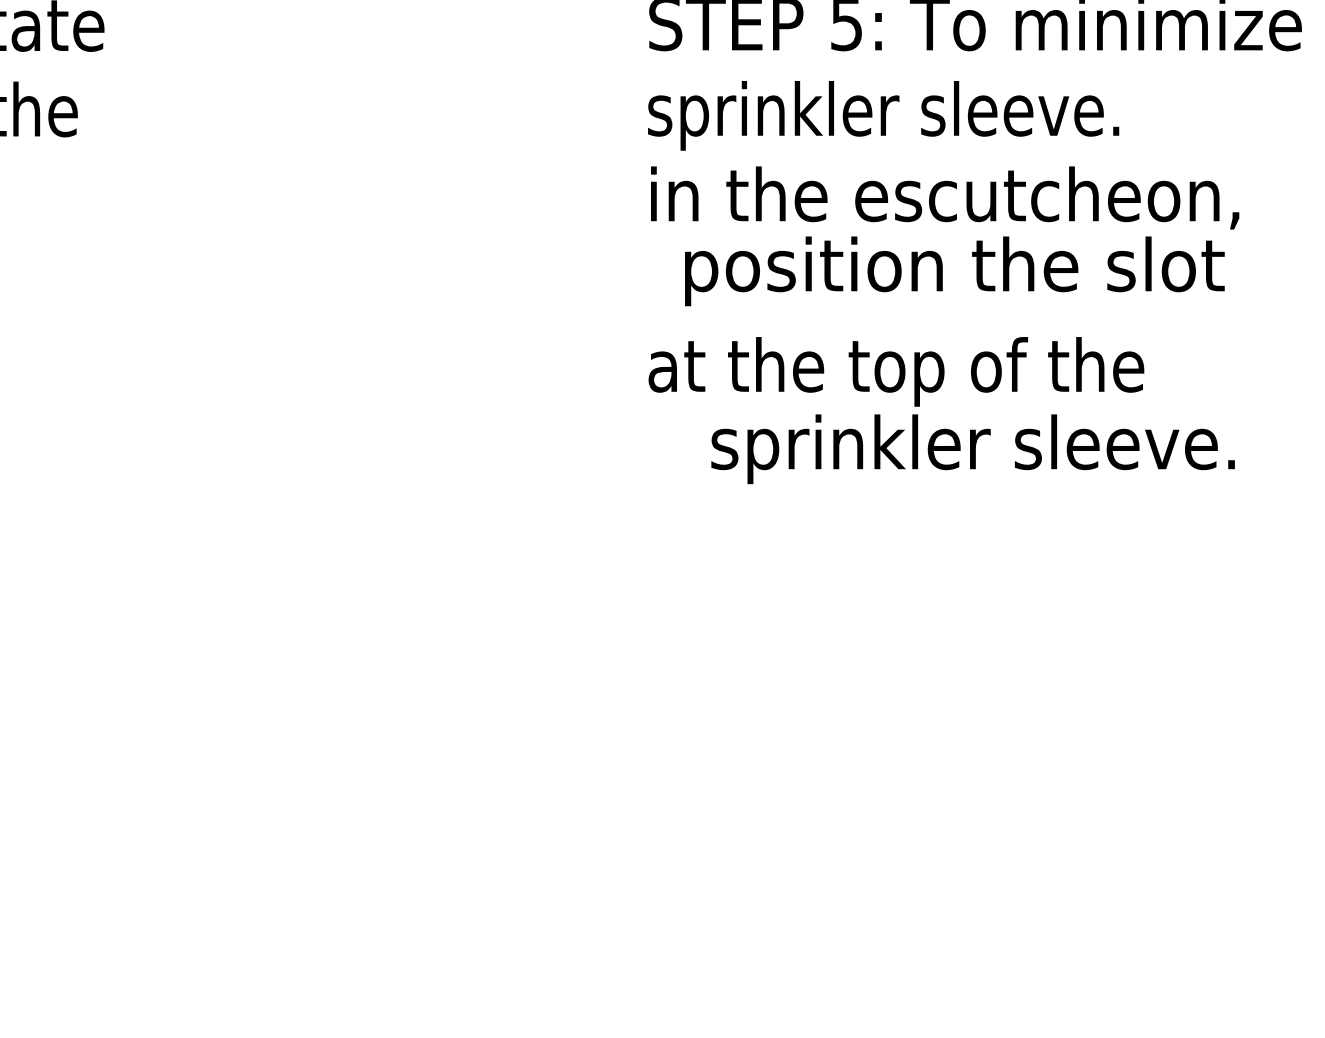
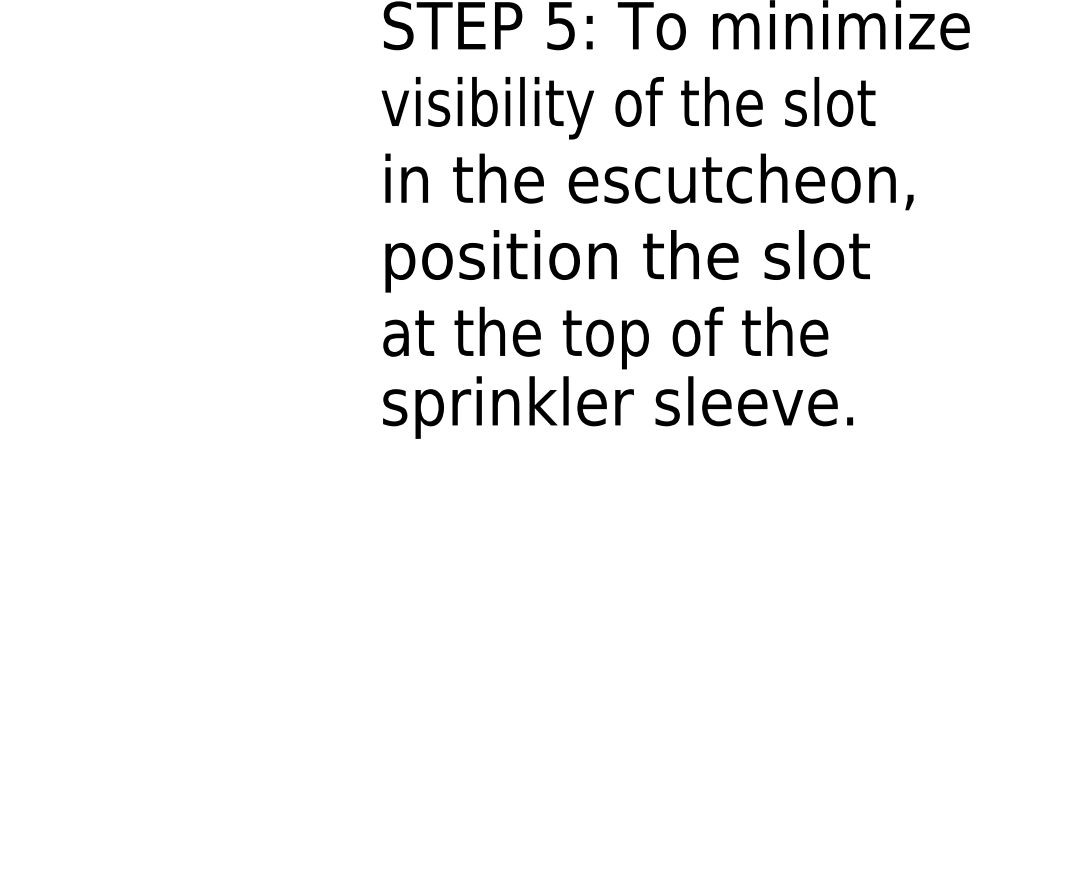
text: (921, 115) -> (628, 107), sprinkler sleeve. -> visibility of the slot
text: (954, 271) -> (627, 261), moved
text: (972, 449) -> (617, 407), moved

